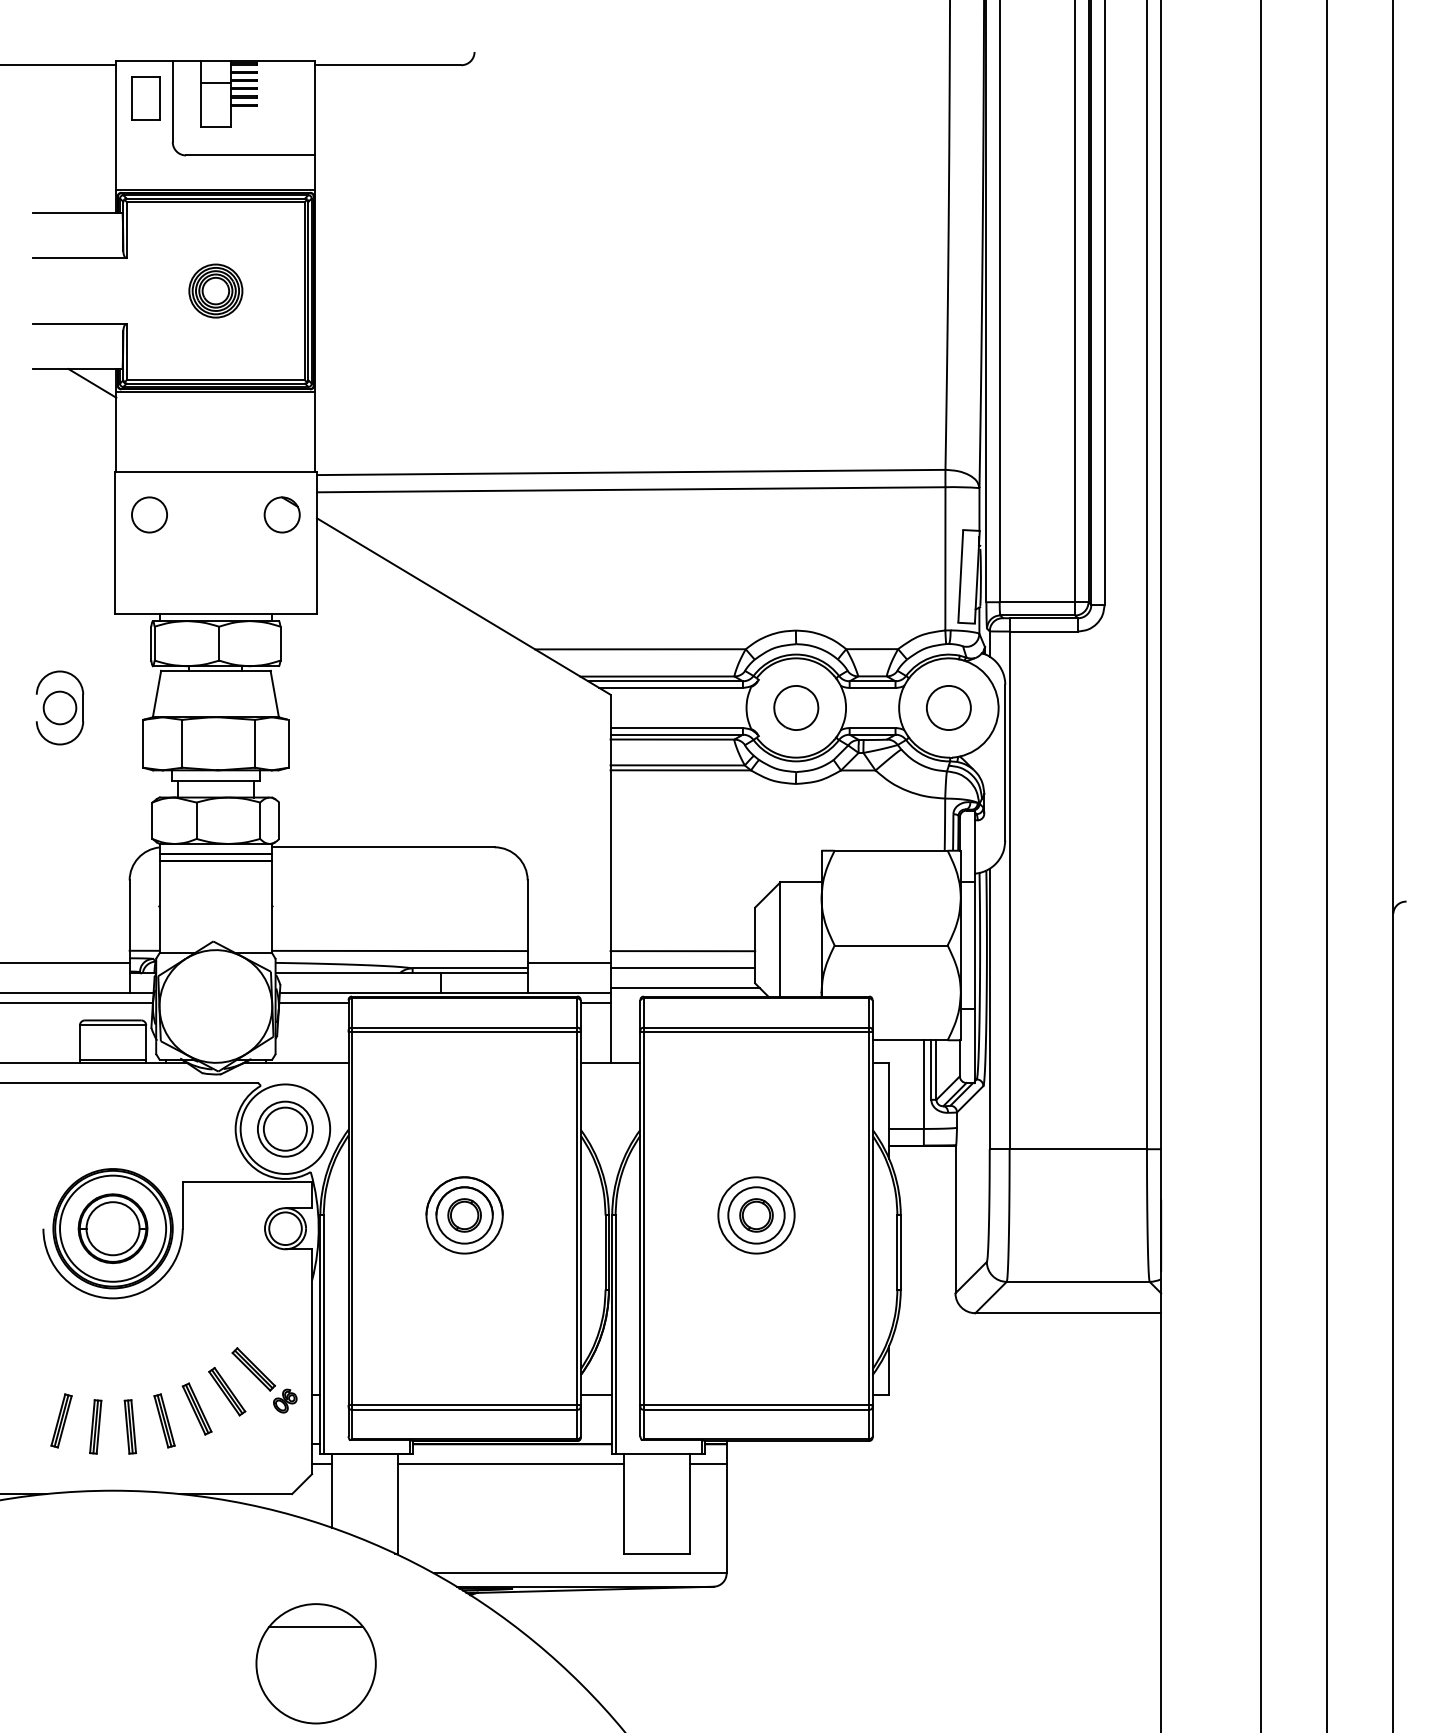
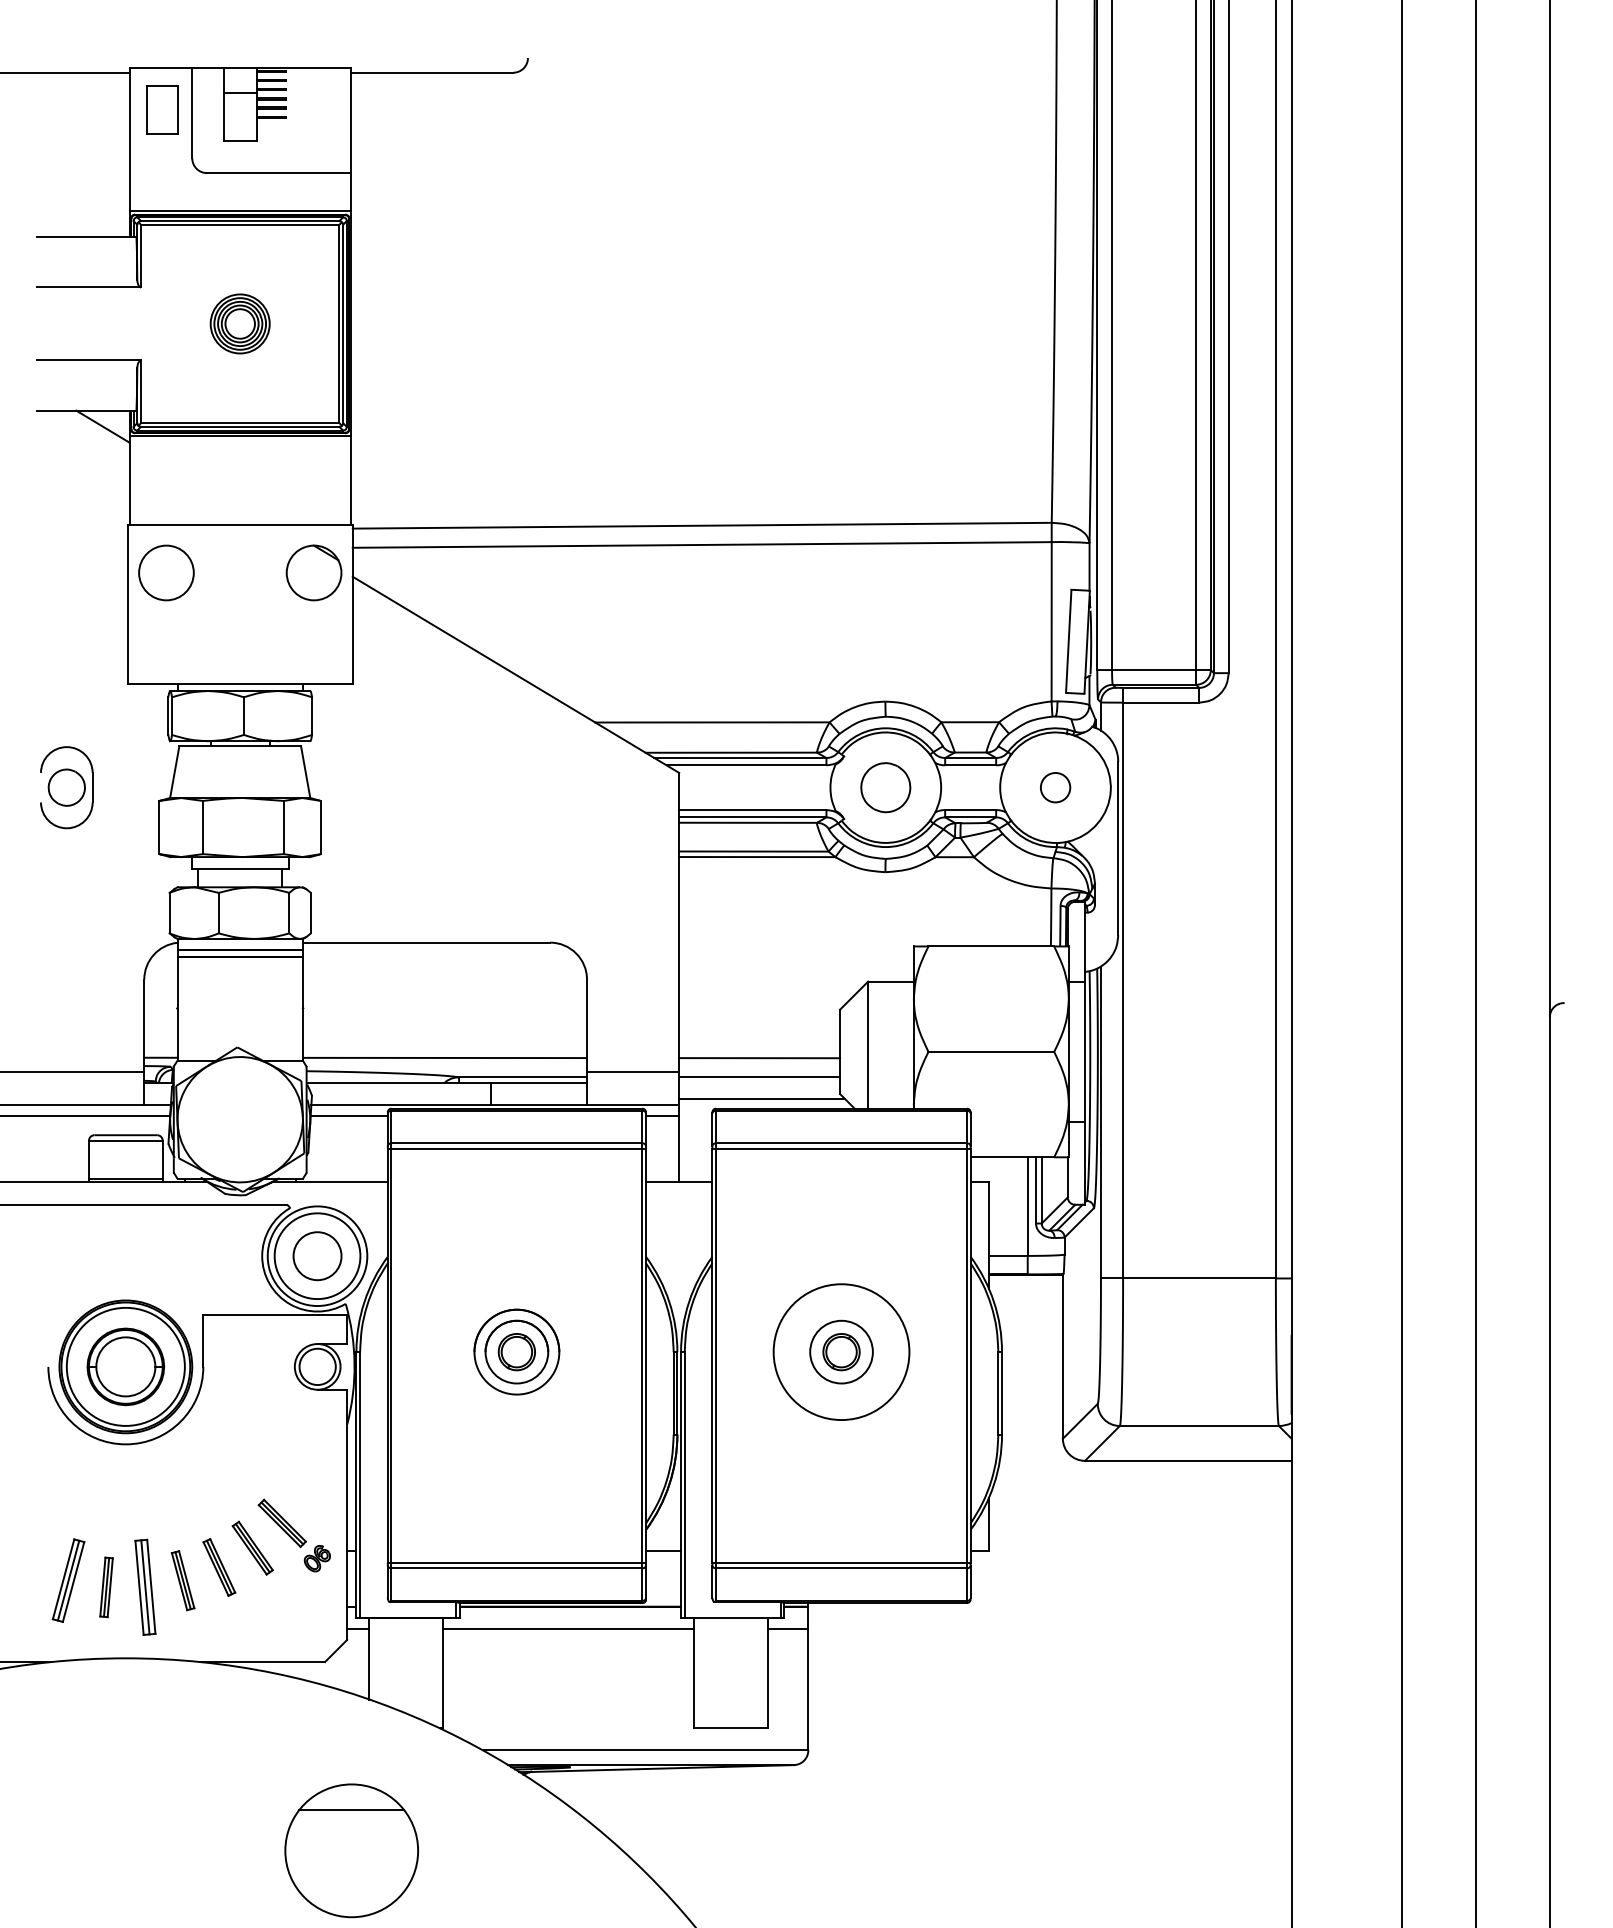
circle: (149, 514) -> (166, 572), size x1.4
part: (281, 514) -> (313, 572), size x1.4
circle: (948, 707) -> (1055, 787), size x0.6
circle: (284, 1128) -> (316, 1255), size x1.4
circle: (756, 1215) -> (841, 1352), size x1.6
part: (61, 1420) -> (68, 1580), size x1.4
part: (129, 1426) -> (144, 1586), size x1.6

